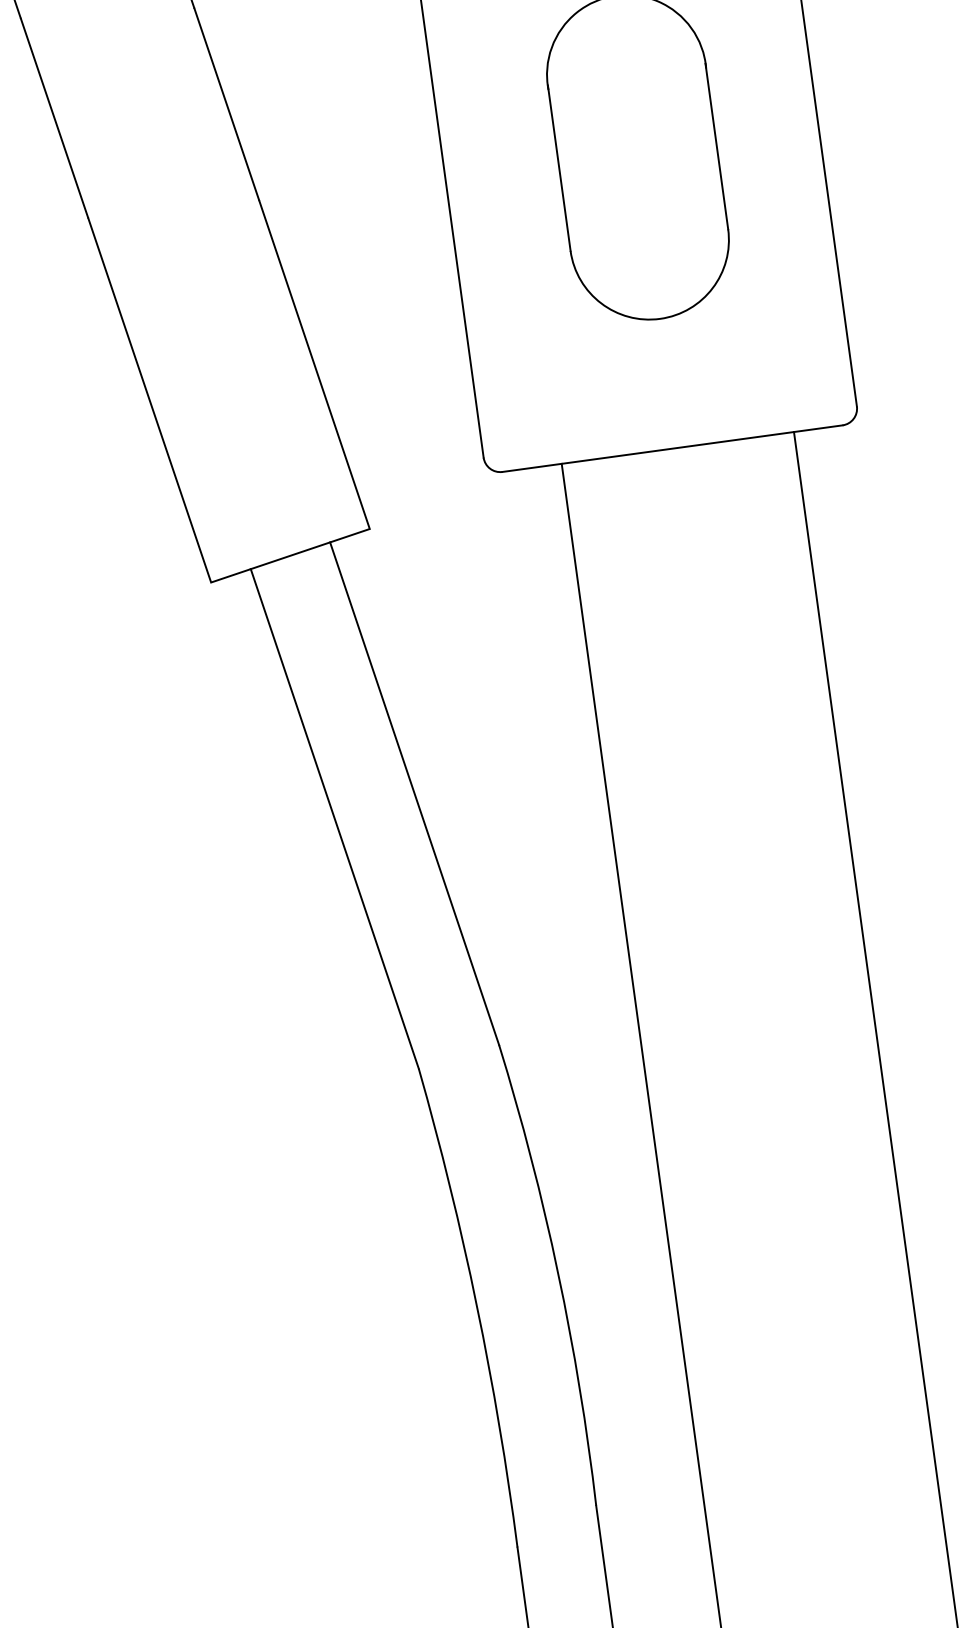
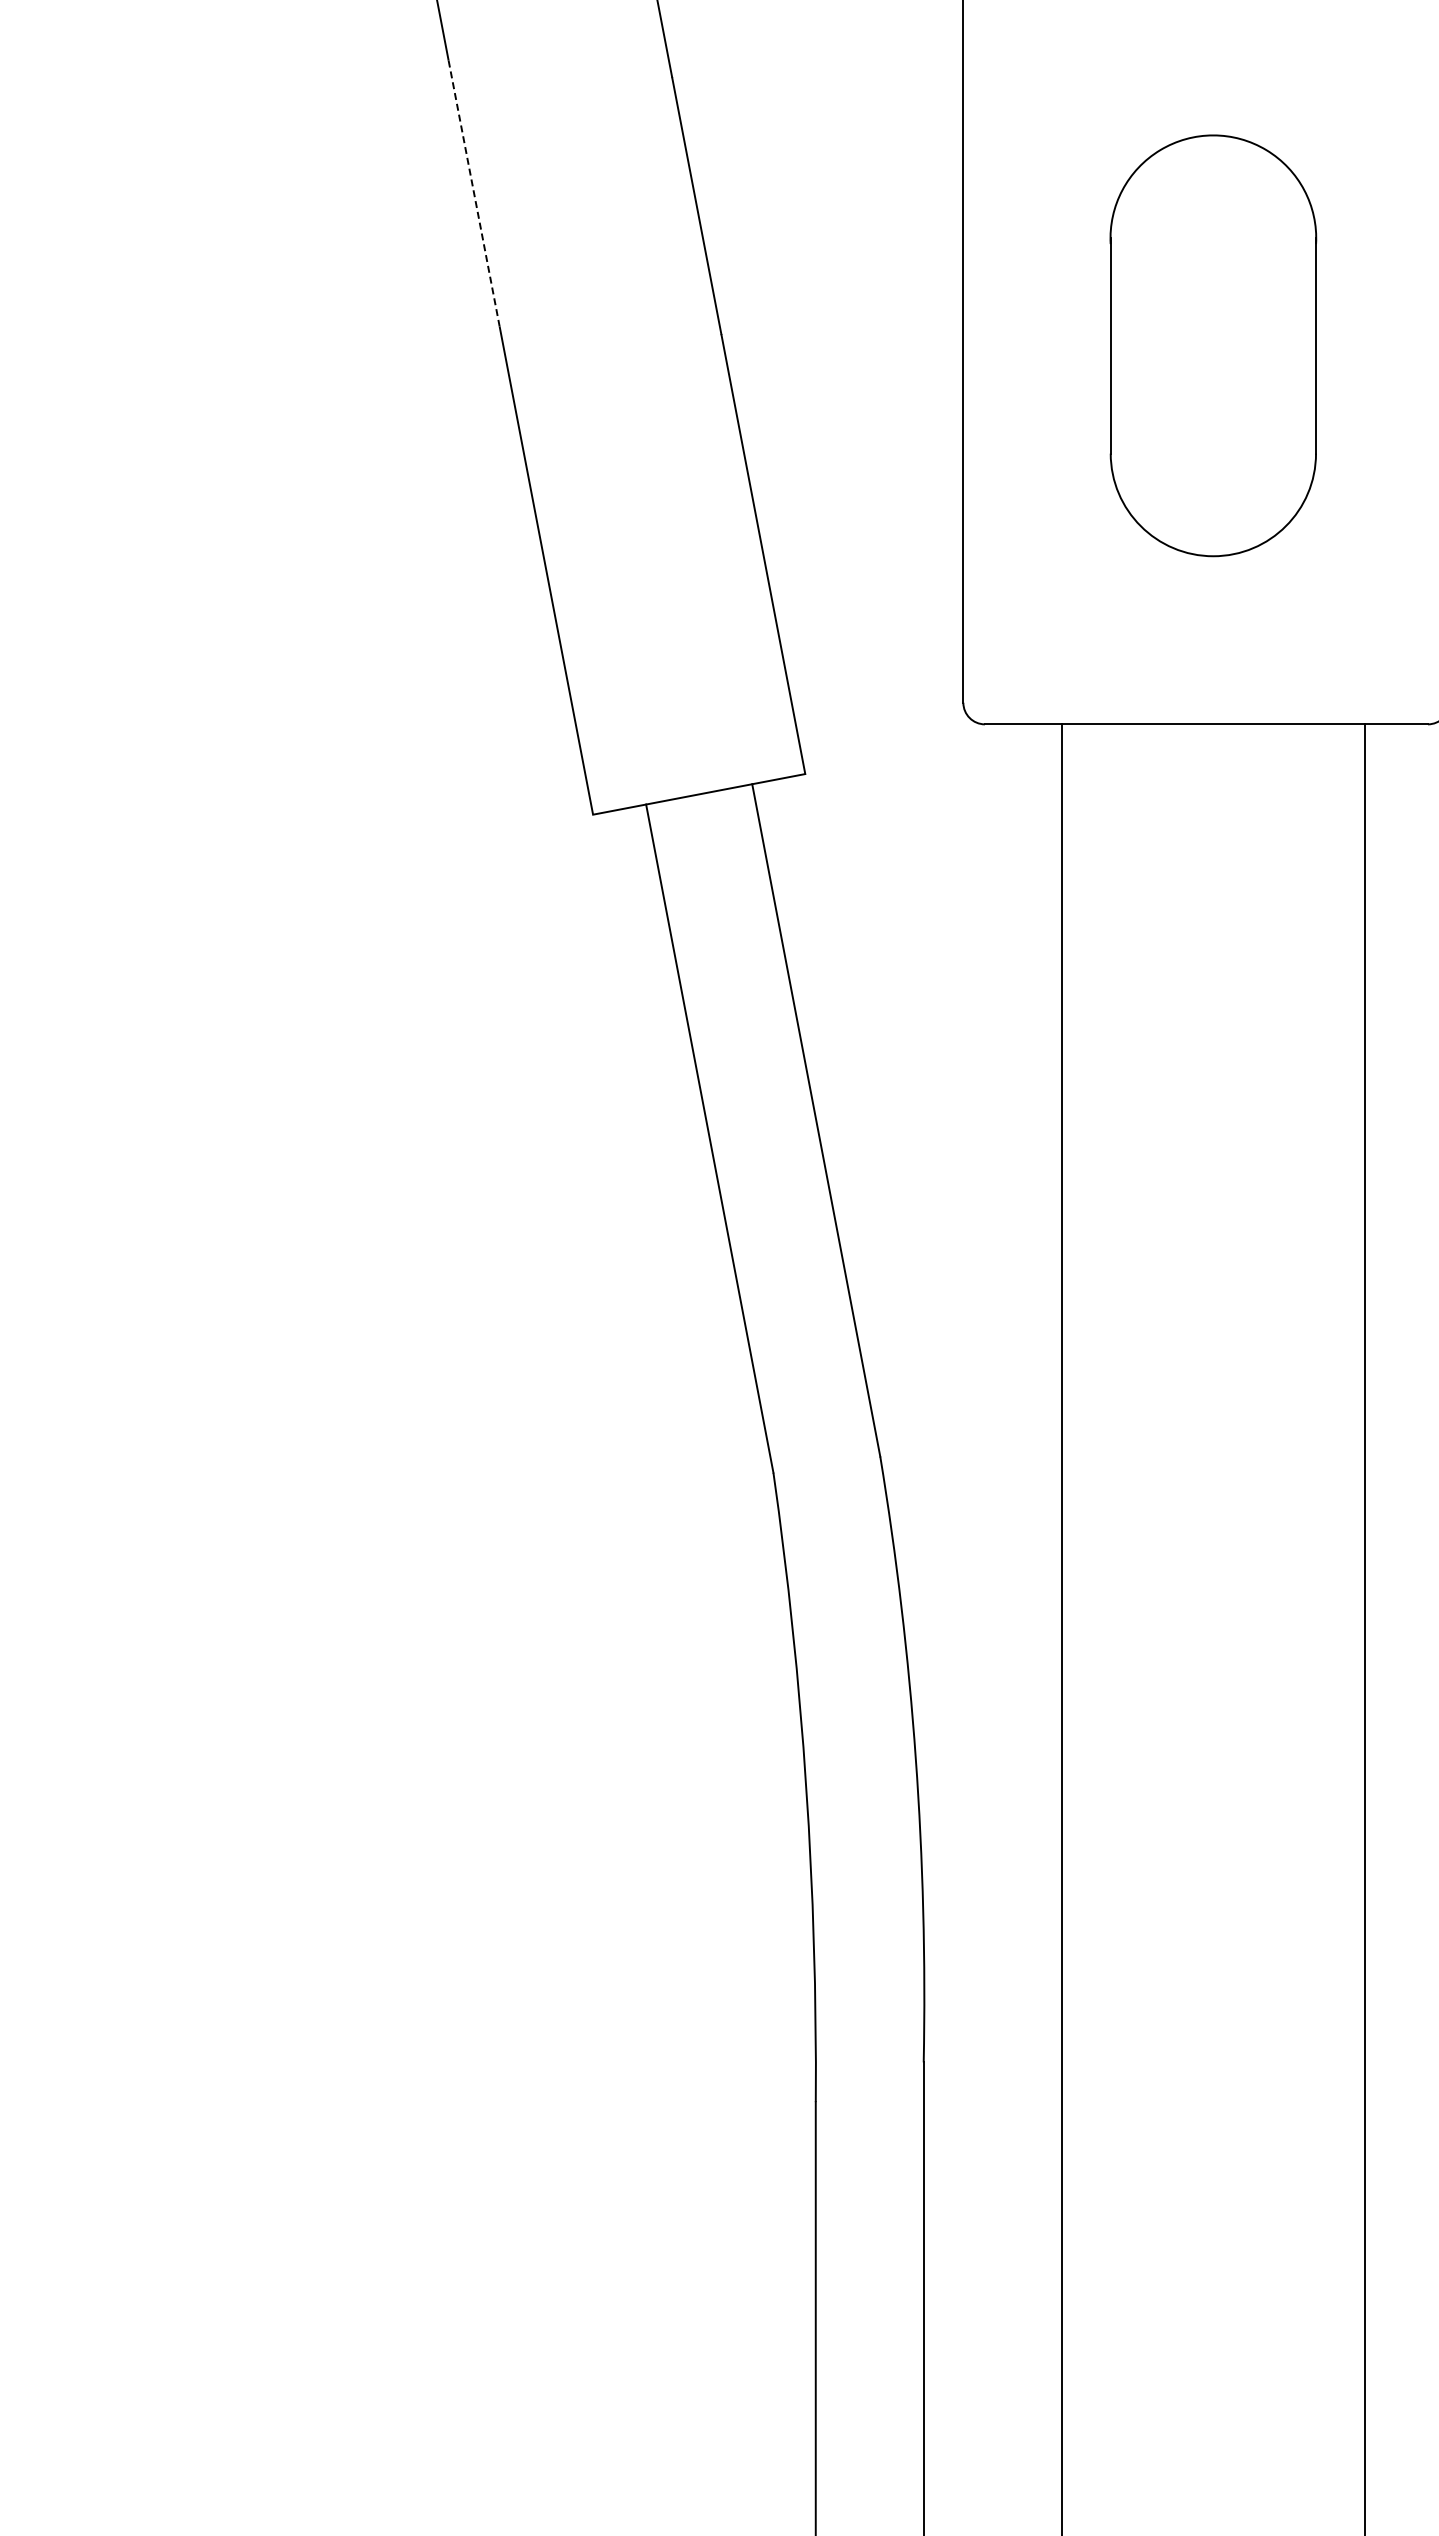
line: (54, 118) -> (474, 194), solid -> dashed

